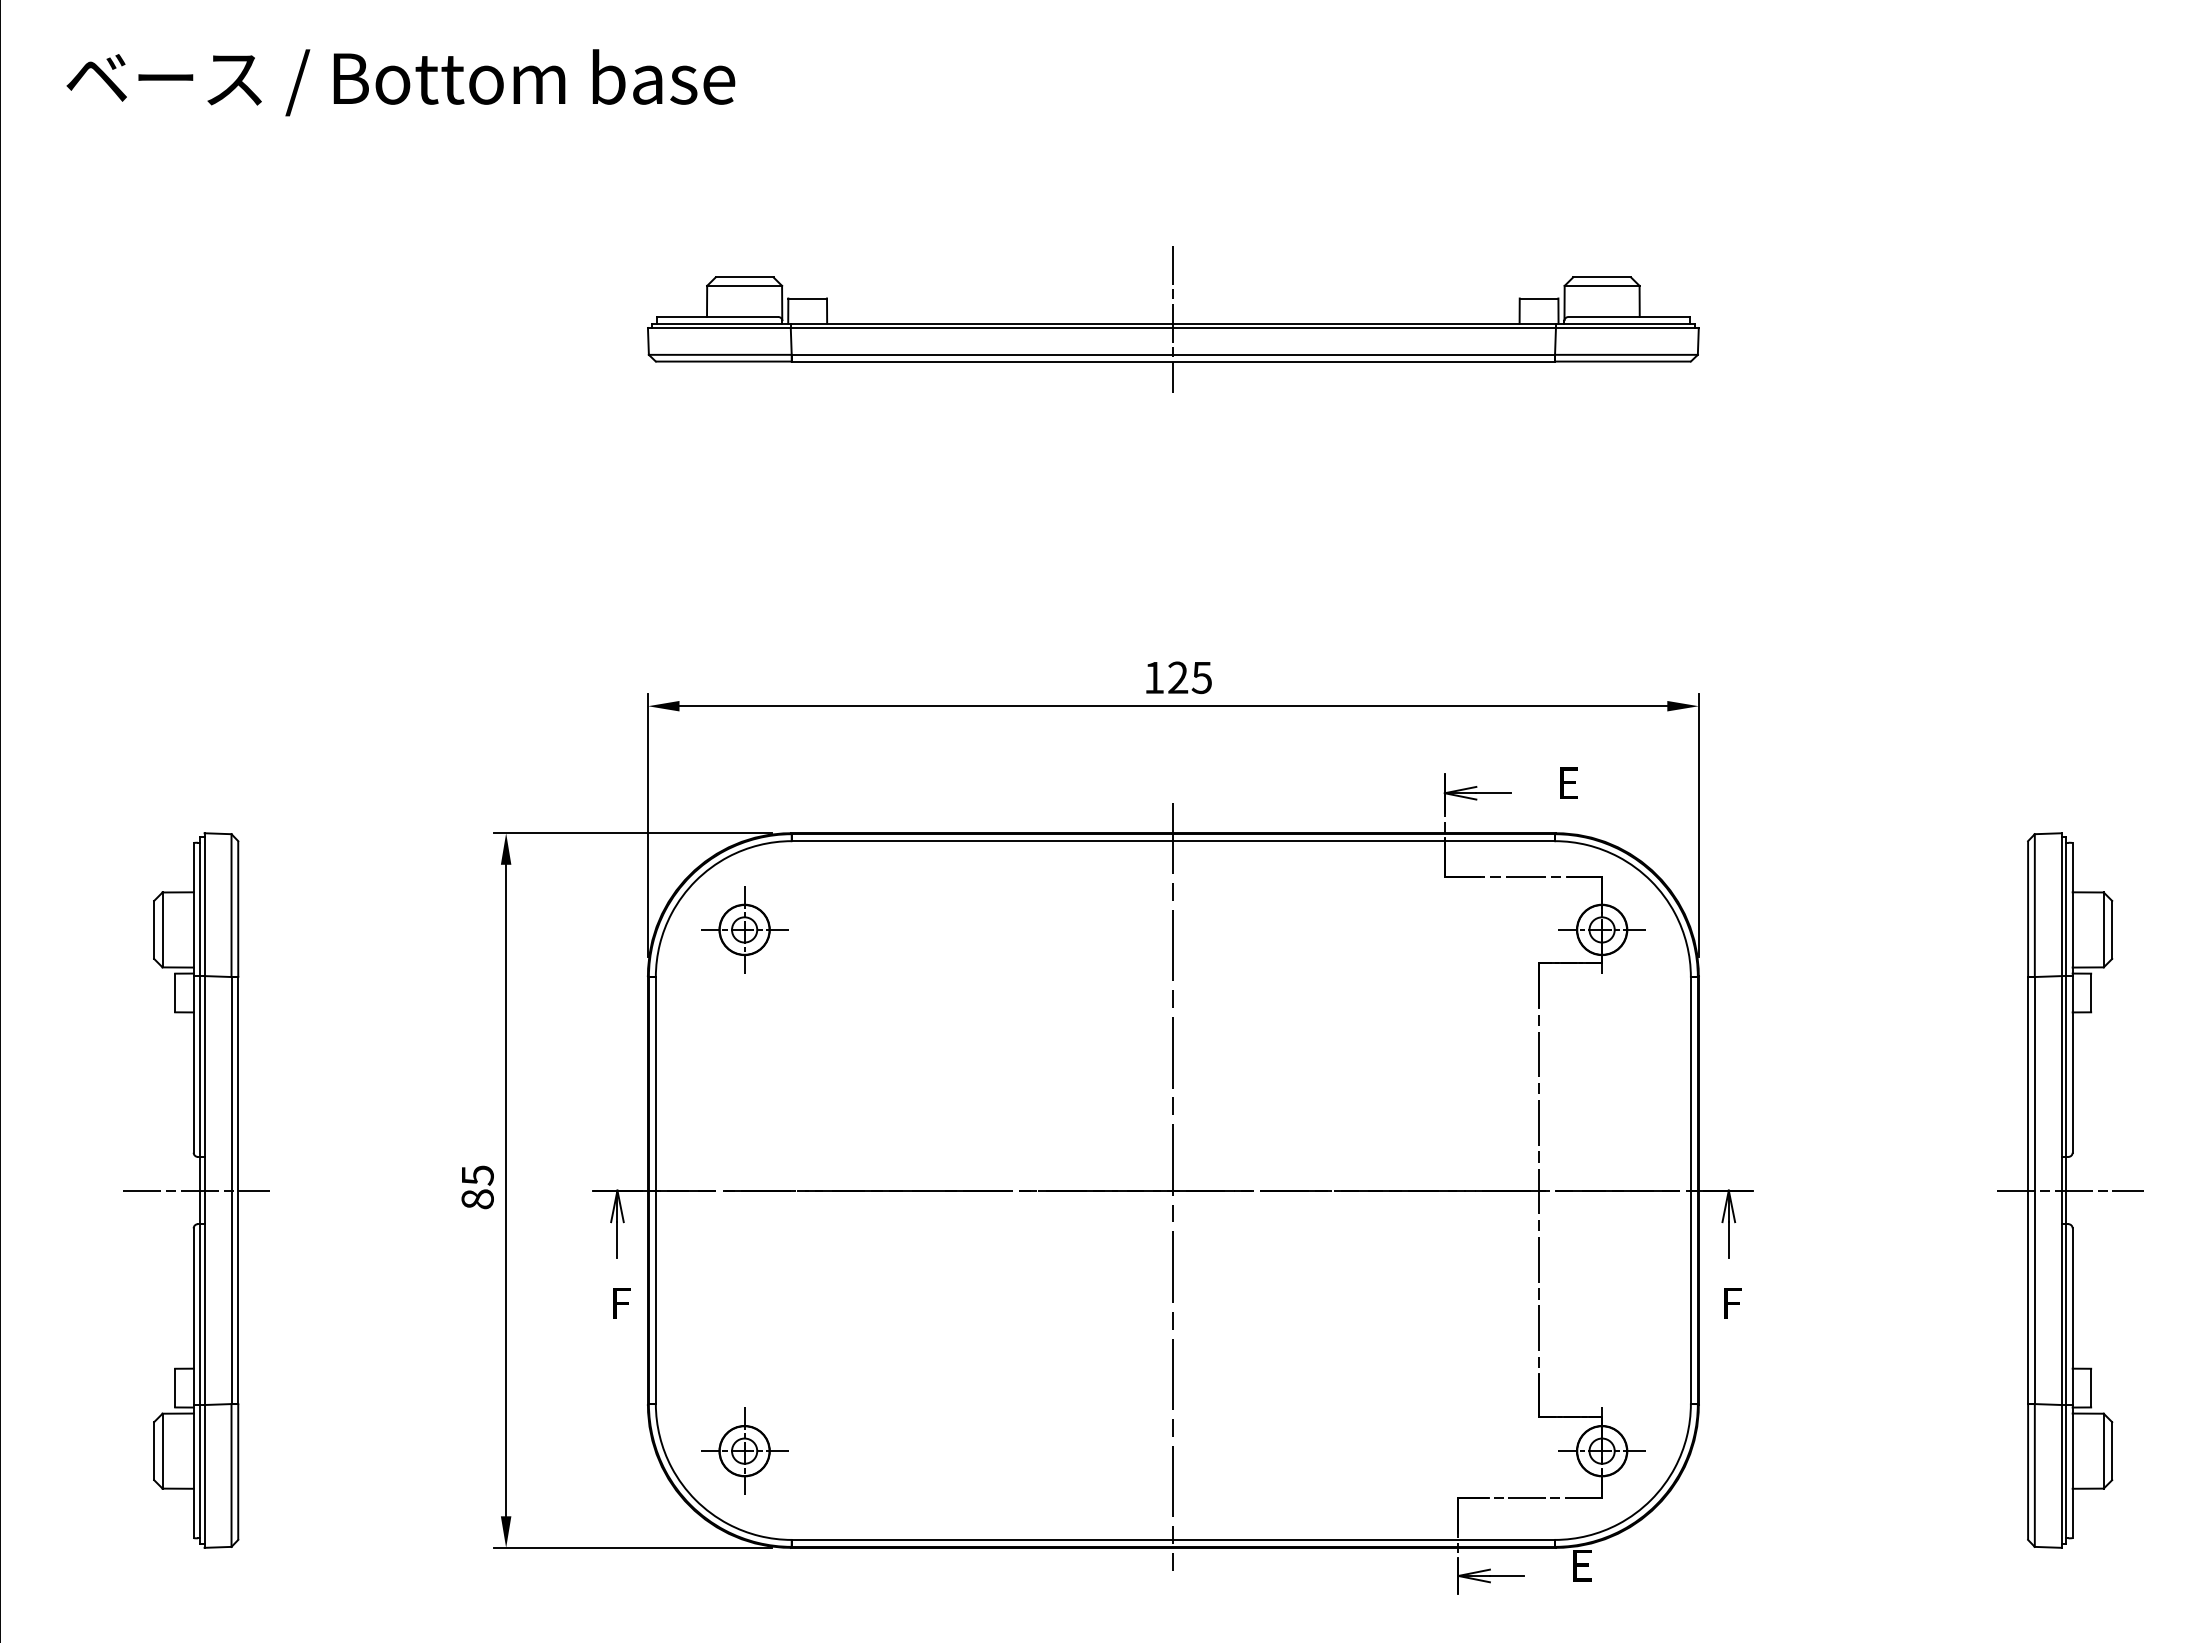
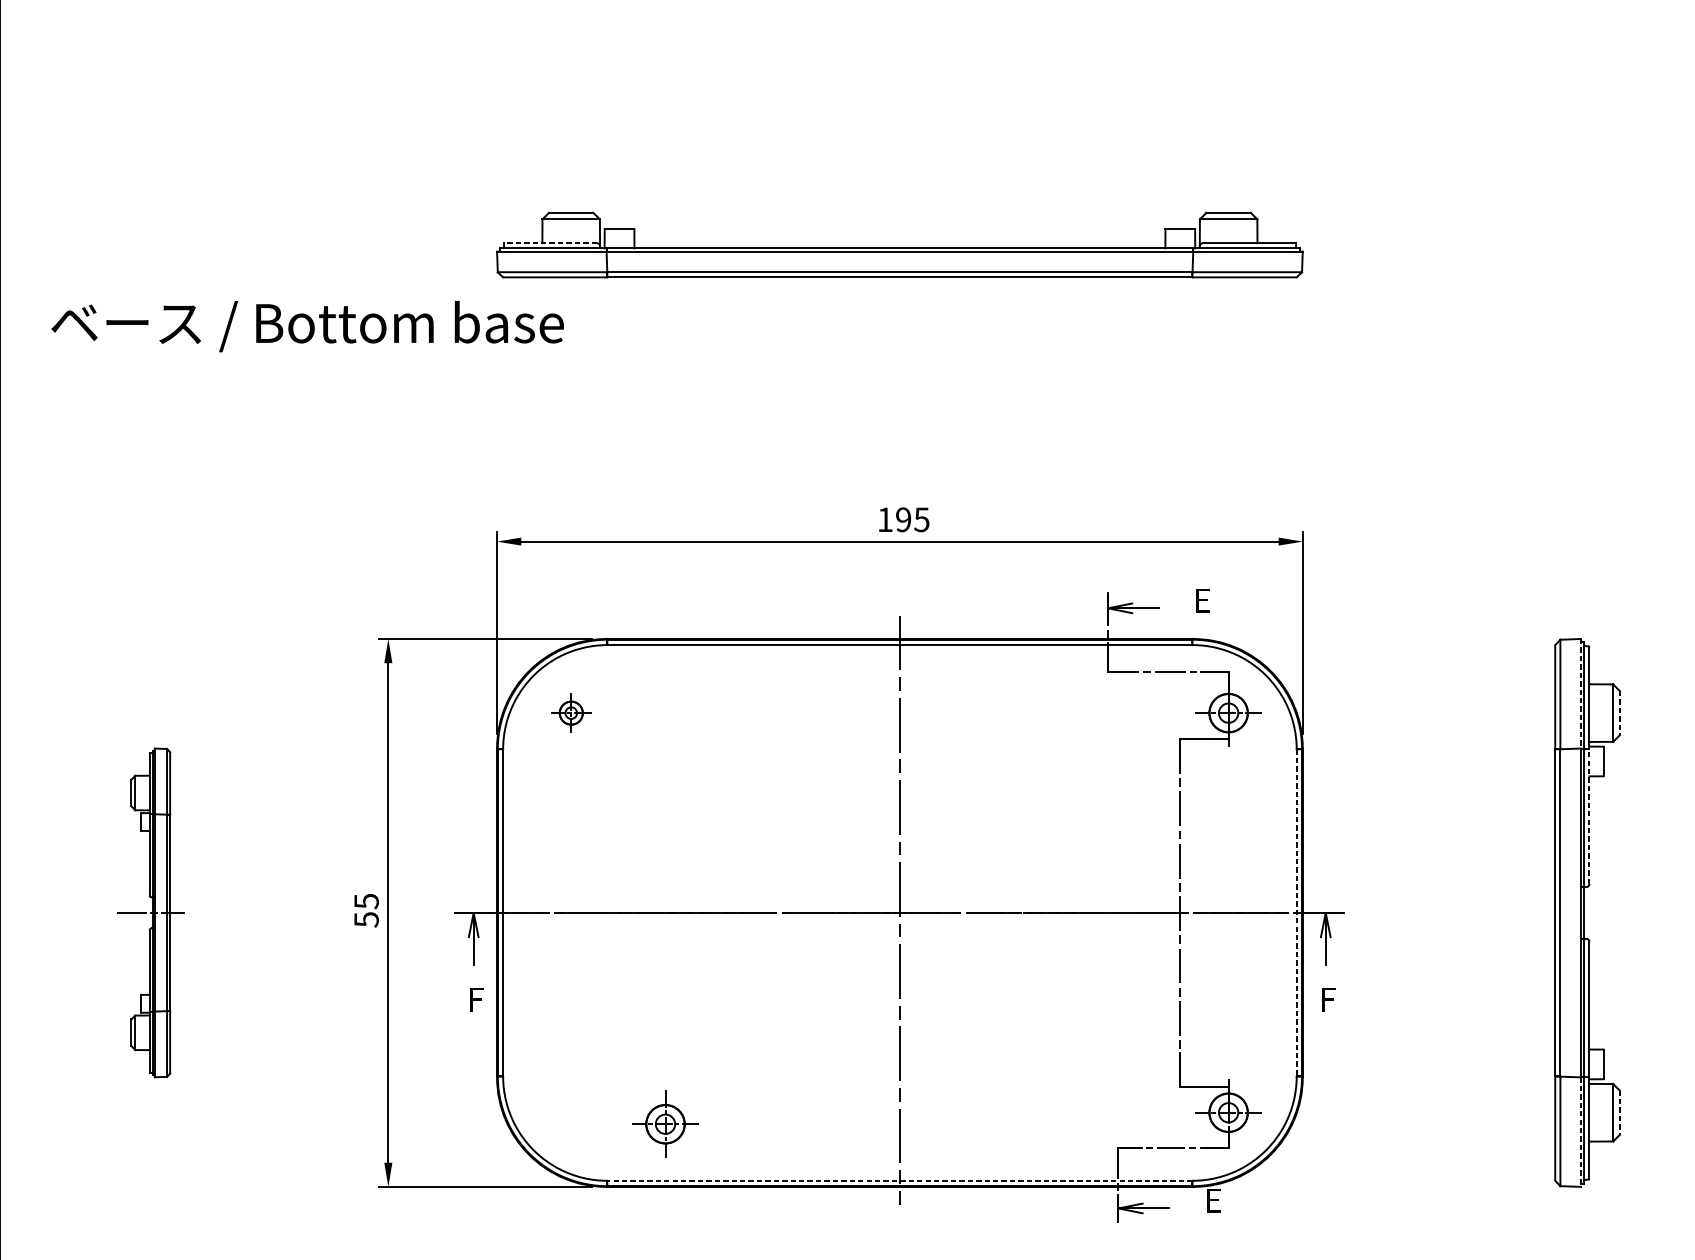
text: (400, 82) -> (307, 326), moved
line: (717, 317) -> (550, 243), solid -> dashed
line: (1173, 319) -> (900, 245), removed
text: (1178, 677) -> (903, 519), 125 -> 195
line: (2061, 905) -> (1580, 694), solid -> dashed
part: (744, 929) -> (571, 712), size x0.6
line: (2112, 930) -> (1619, 713), solid -> dashed
line: (2072, 1063) -> (1589, 815), solid -> dashed
part: (196, 1190) -> (150, 912), size x0.6
line: (2069, 1190) -> (1586, 912), removed
line: (1690, 1191) -> (1296, 913), solid -> dashed
text: (477, 1199) -> (366, 919), 85 -> 55
part: (744, 1450) -> (665, 1123), moved
line: (2112, 1451) -> (1619, 1113), solid -> dashed
line: (2061, 1476) -> (1580, 1132), solid -> dashed
line: (1172, 1539) -> (899, 1180), solid -> dashed

